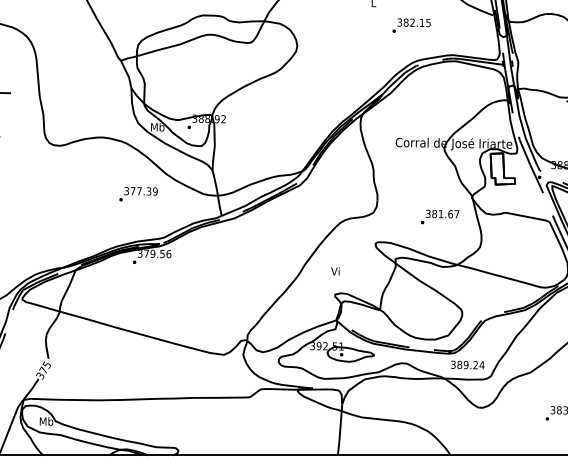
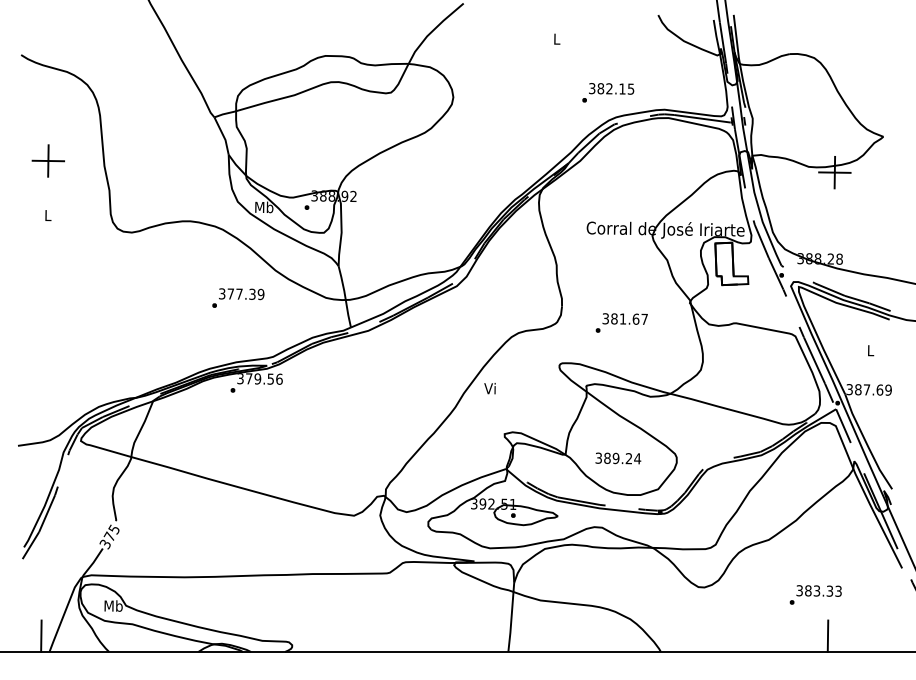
text: (411, 25) -> (608, 92), moved
text: (439, 216) -> (621, 322), moved
text: (335, 271) -> (489, 388), moved
text: (467, 365) -> (618, 458), moved

